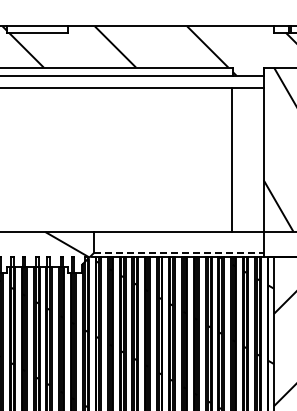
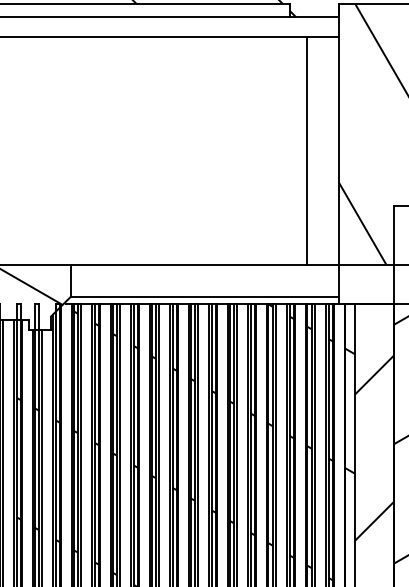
line: (232, 160) -> (306, 151), moved
line: (179, 252) -> (205, 297), dashed -> solid

